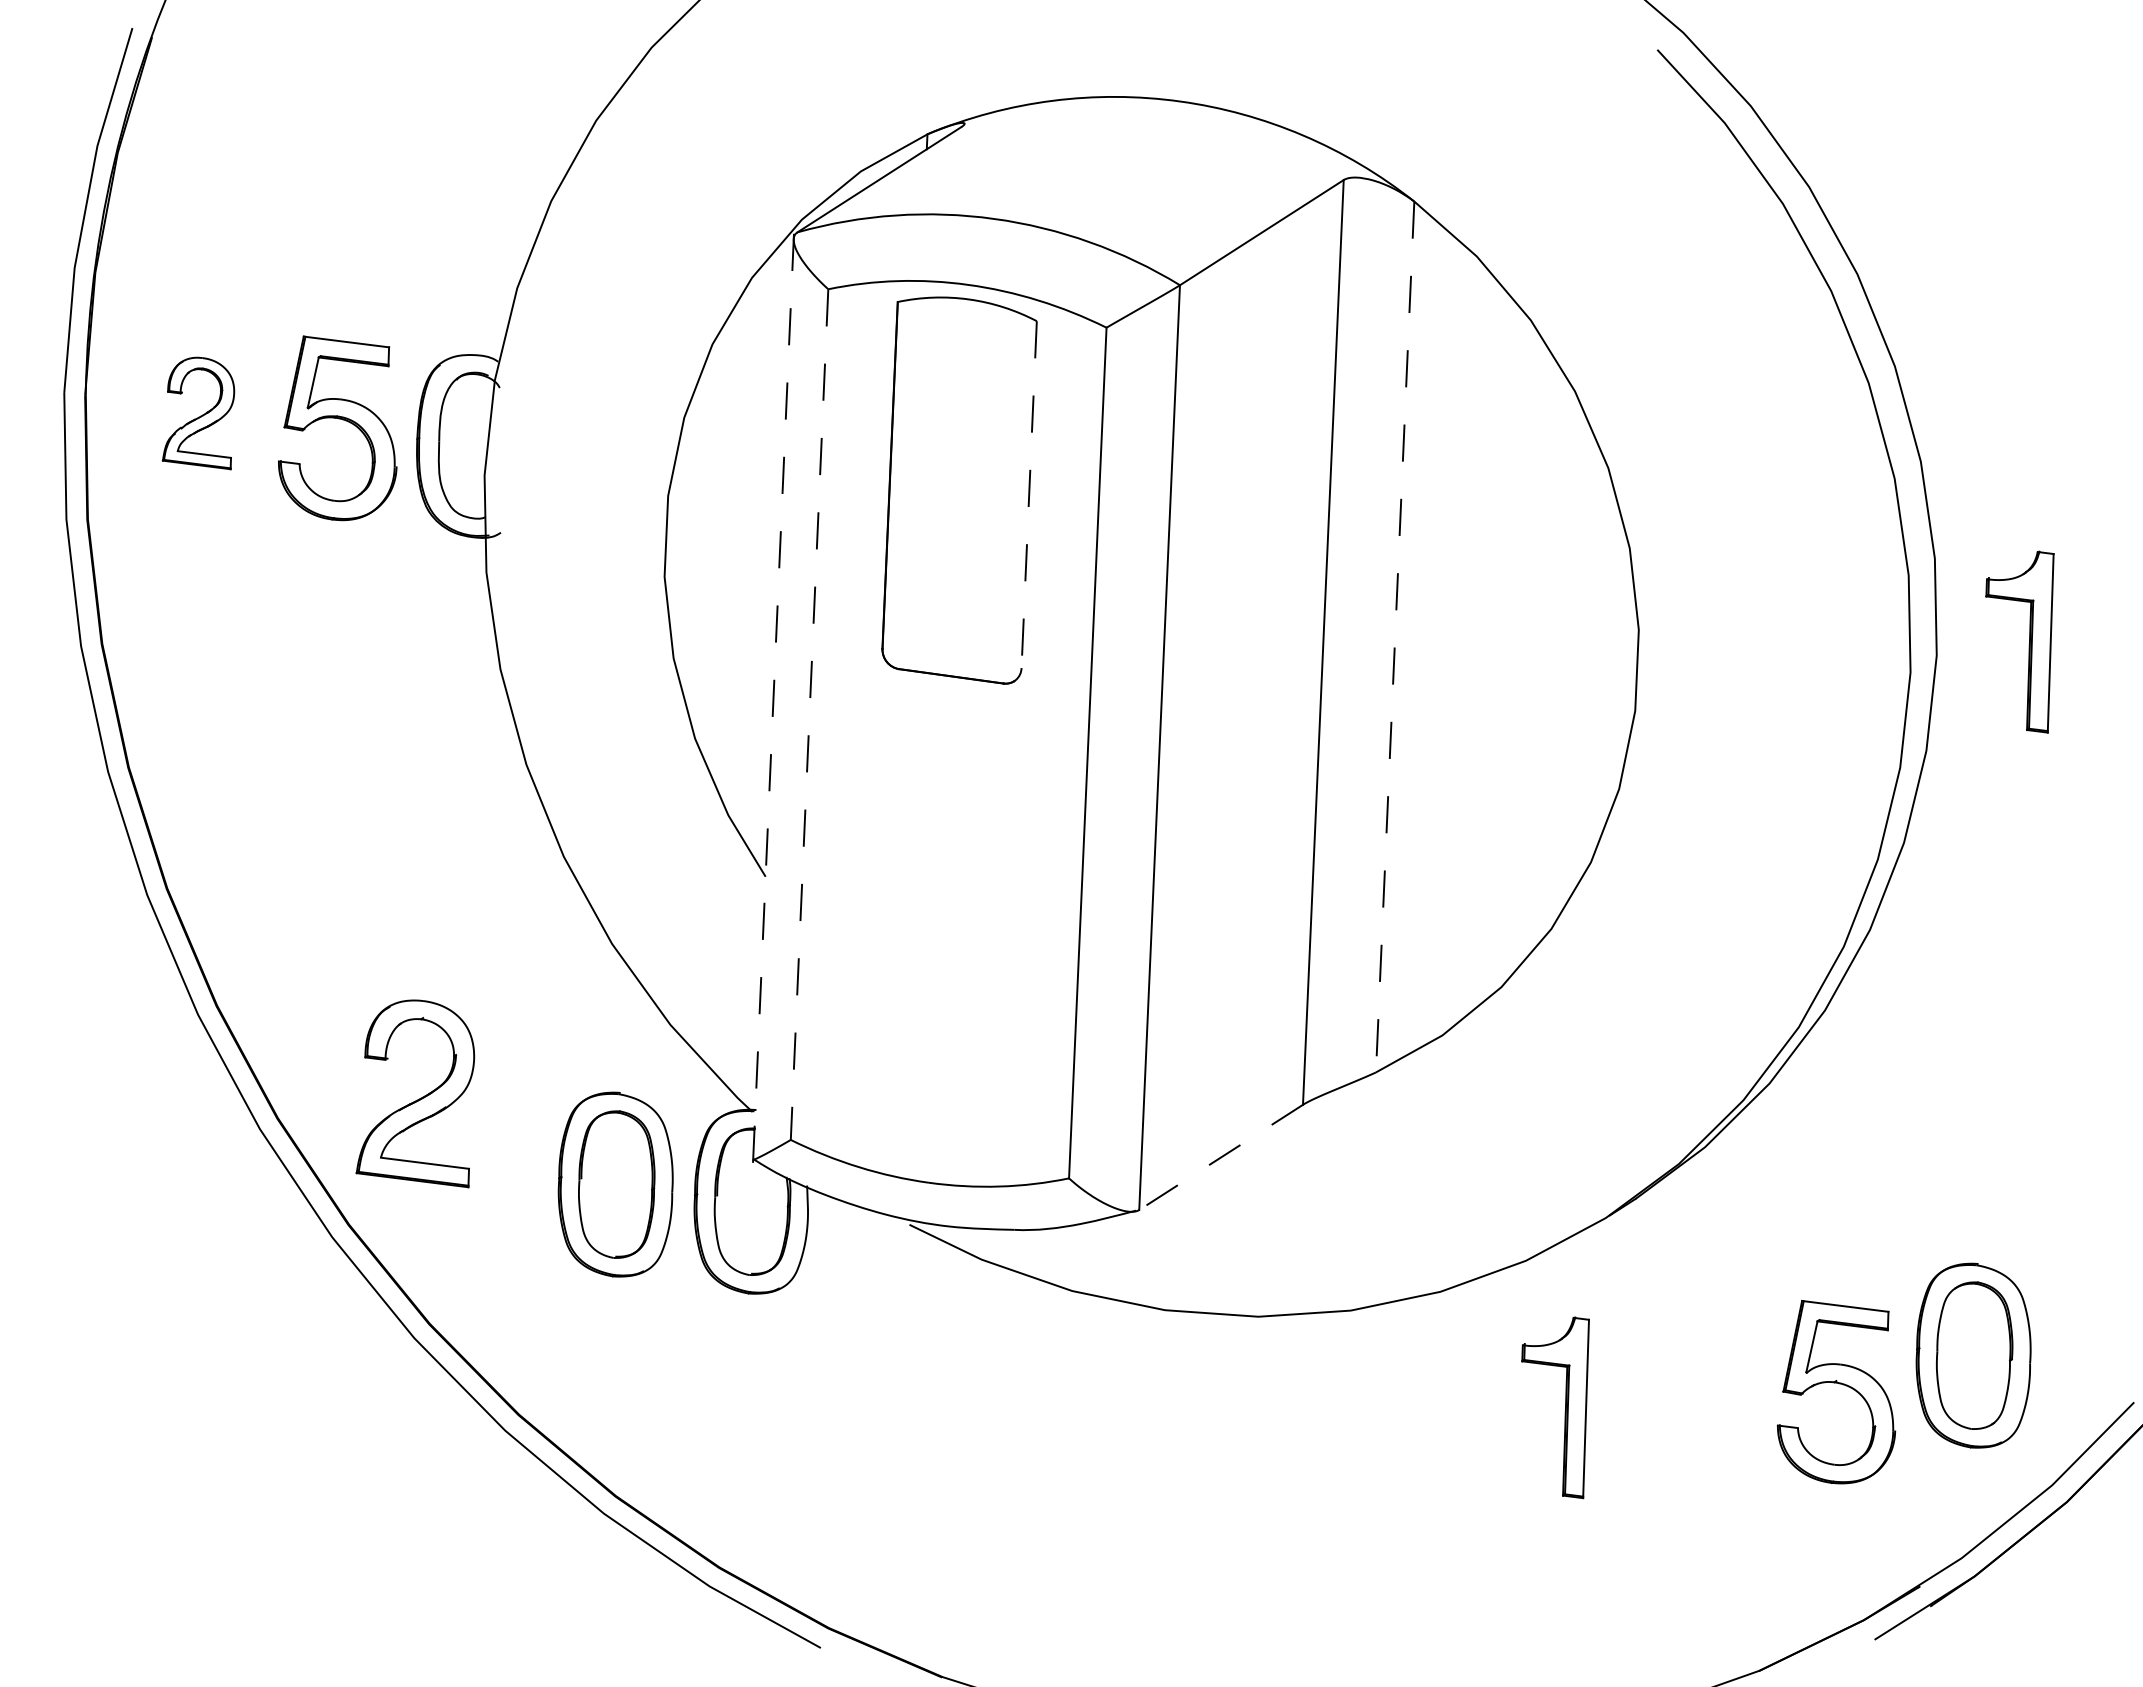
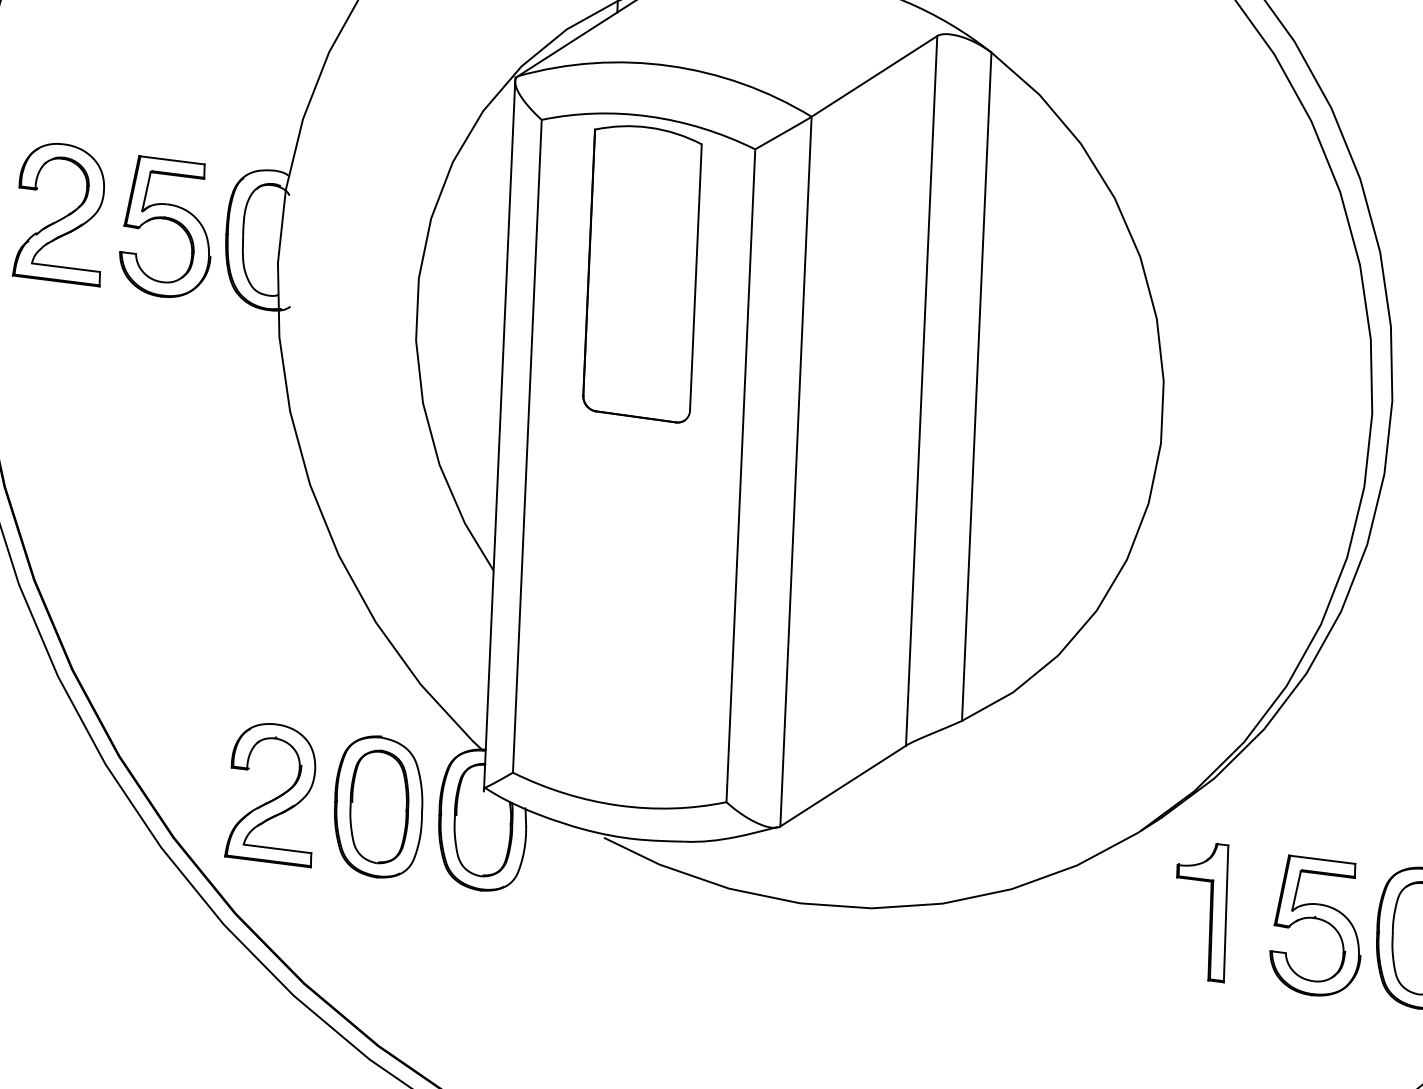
part: (198, 413) -> (58, 215), size x1.67
line: (1029, 494) -> (696, 277), dashed -> solid
line: (1395, 637) -> (977, 387), dashed -> solid
line: (773, 699) -> (499, 434), dashed -> solid
line: (809, 714) -> (527, 446), dashed -> solid
part: (417, 1099) -> (271, 799), moved
line: (1220, 1157) -> (842, 786), dashed -> solid
part: (1839, 1384) -> (1317, 919), moved
part: (1564, 1411) -> (1209, 915), moved

